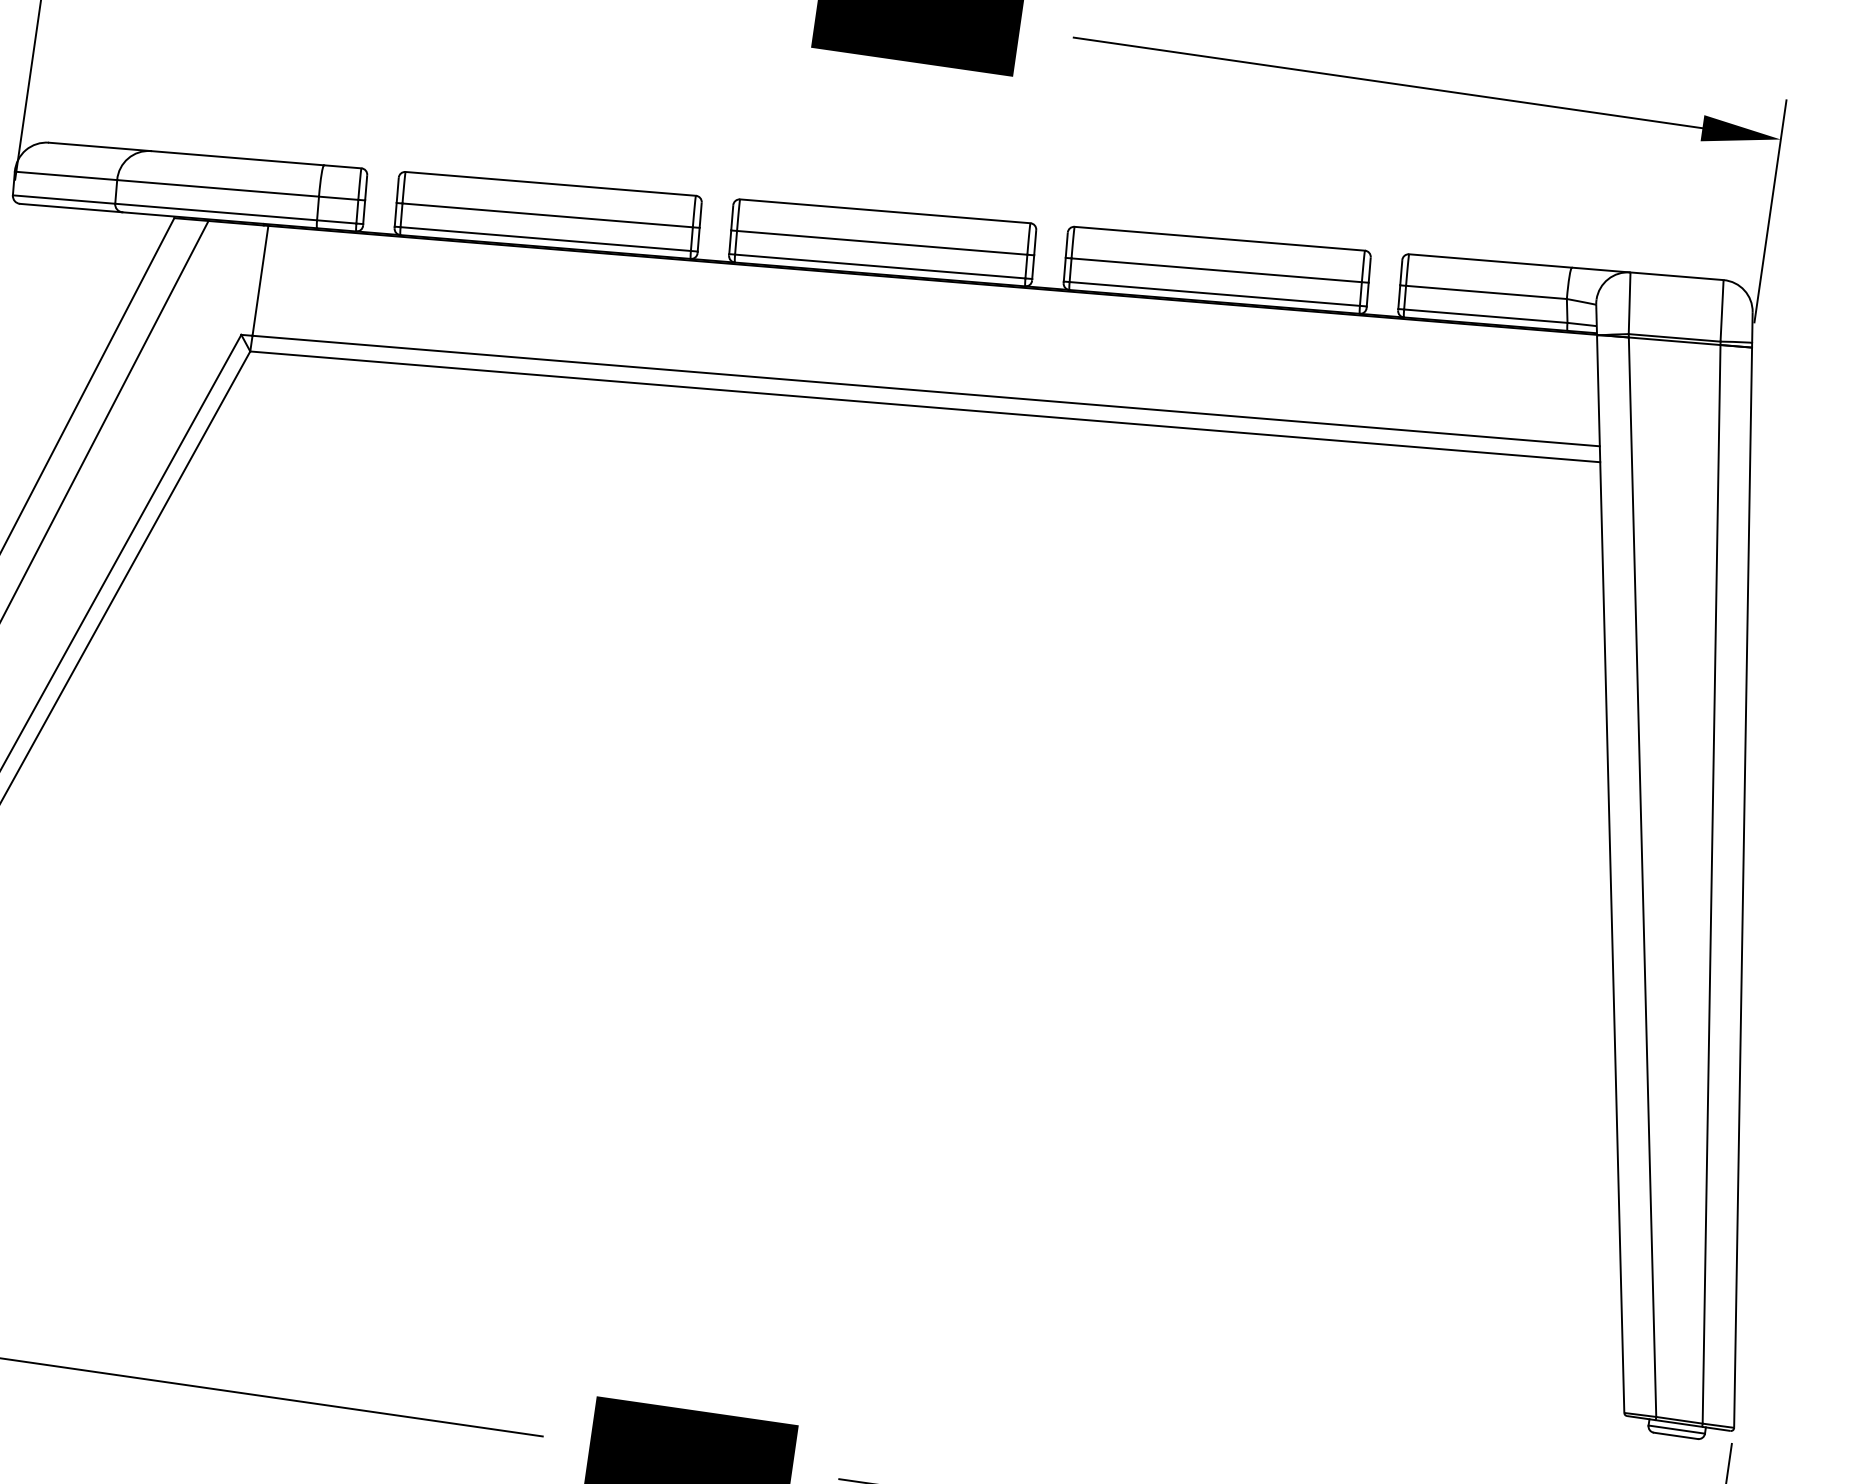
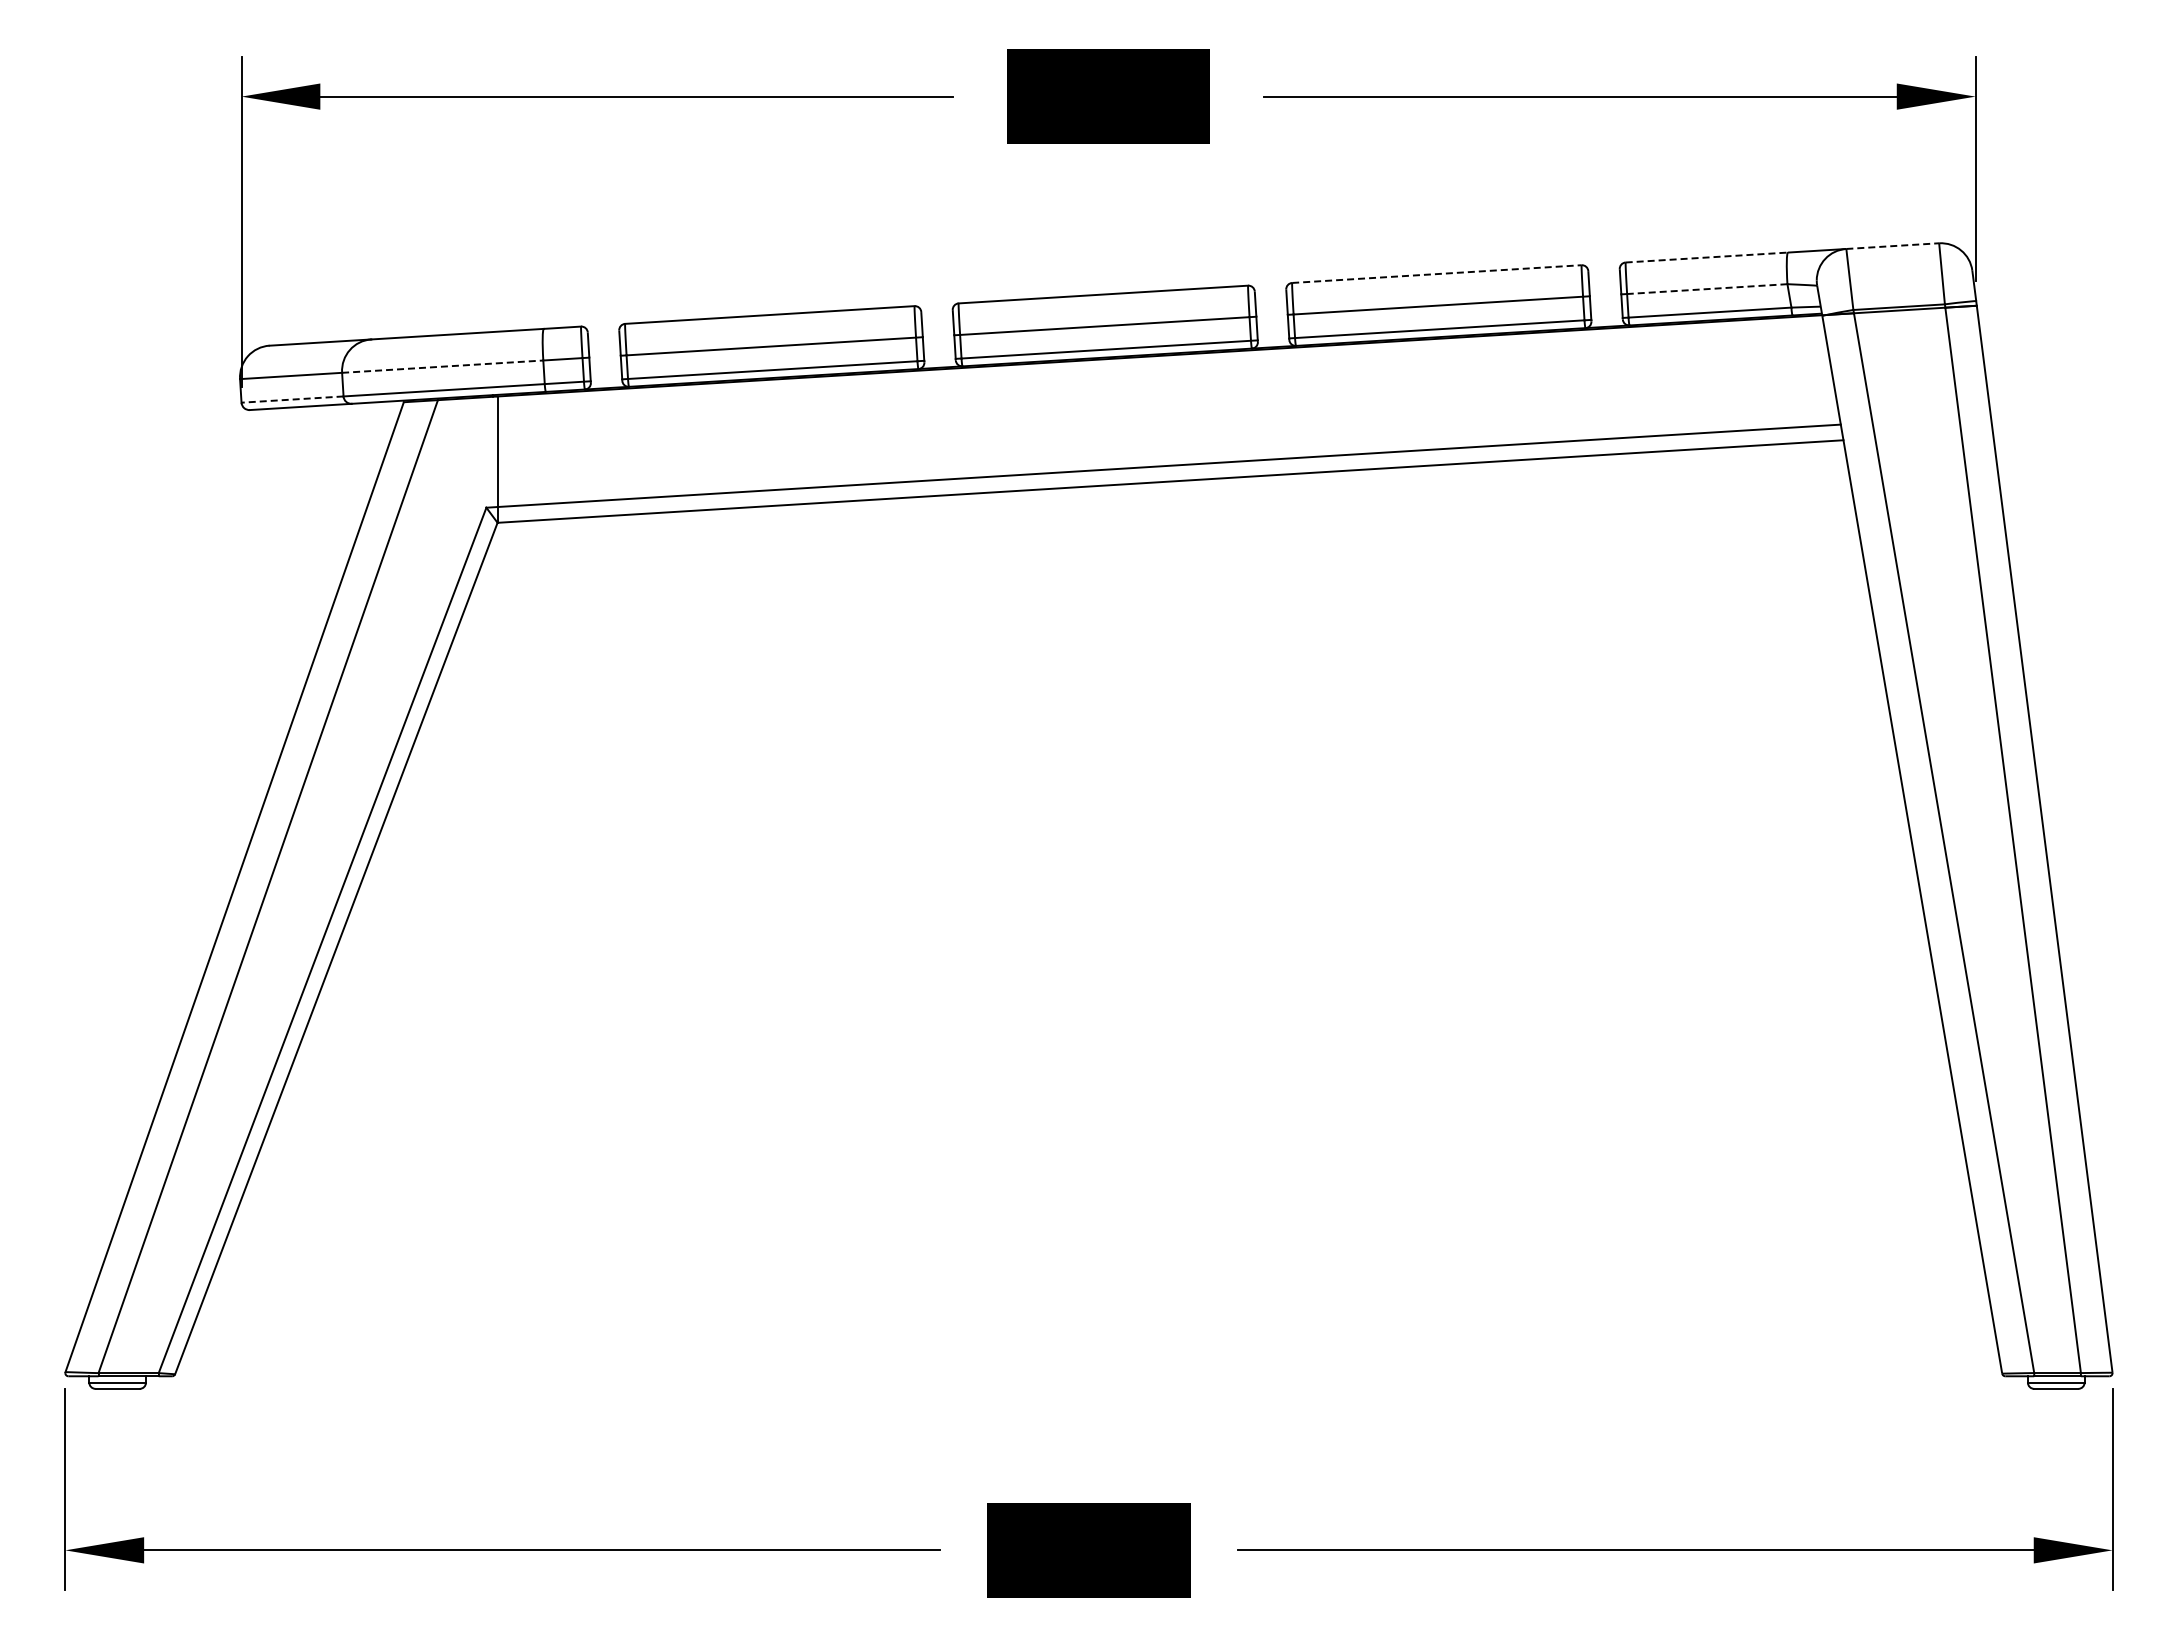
line: (217, 188) -> (442, 366), solid -> dashed
line: (64, 199) -> (292, 399), solid -> dashed
line: (1220, 239) -> (1437, 274), solid -> dashed
line: (1491, 261) -> (1707, 257), solid -> dashed
line: (1676, 276) -> (1892, 246), solid -> dashed
line: (1485, 292) -> (1706, 289), solid -> dashed

